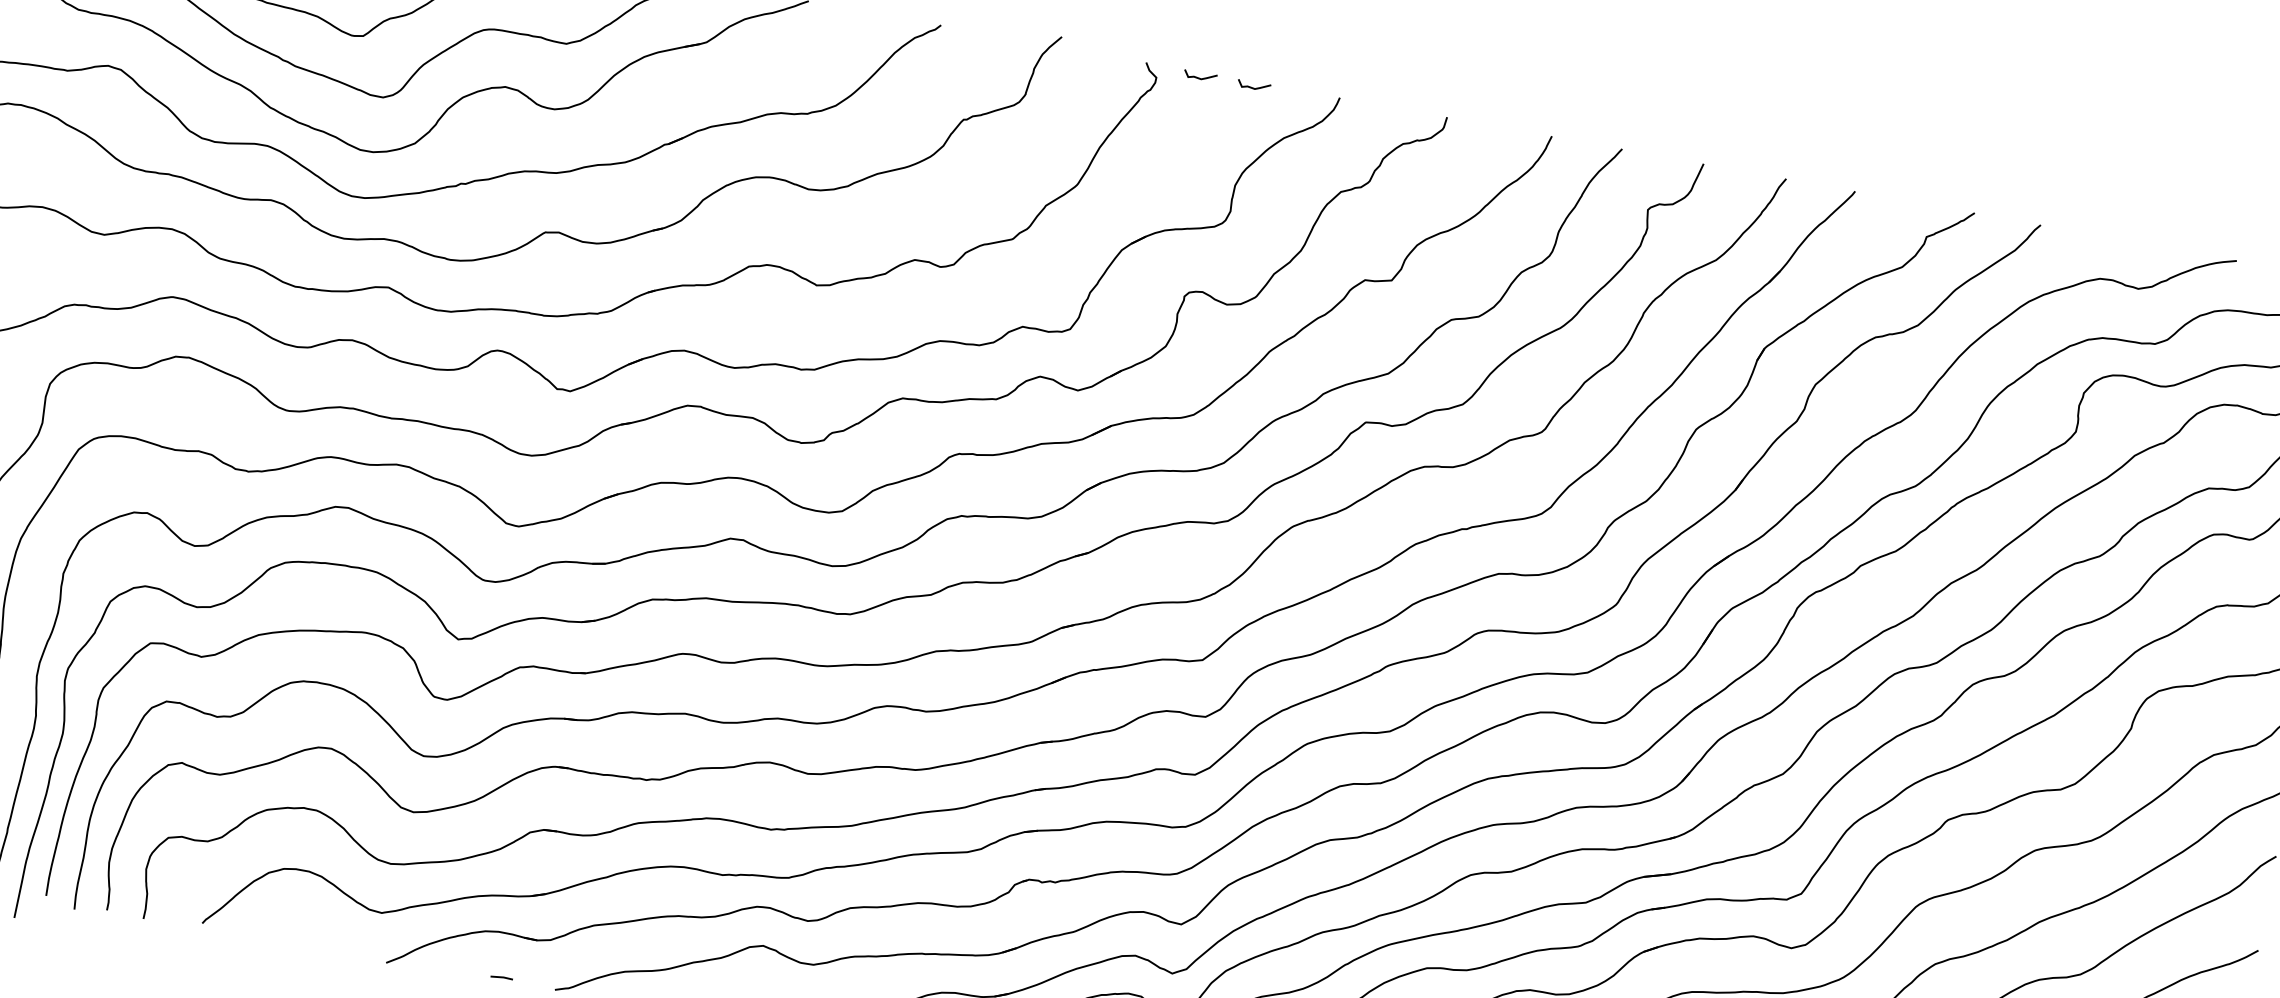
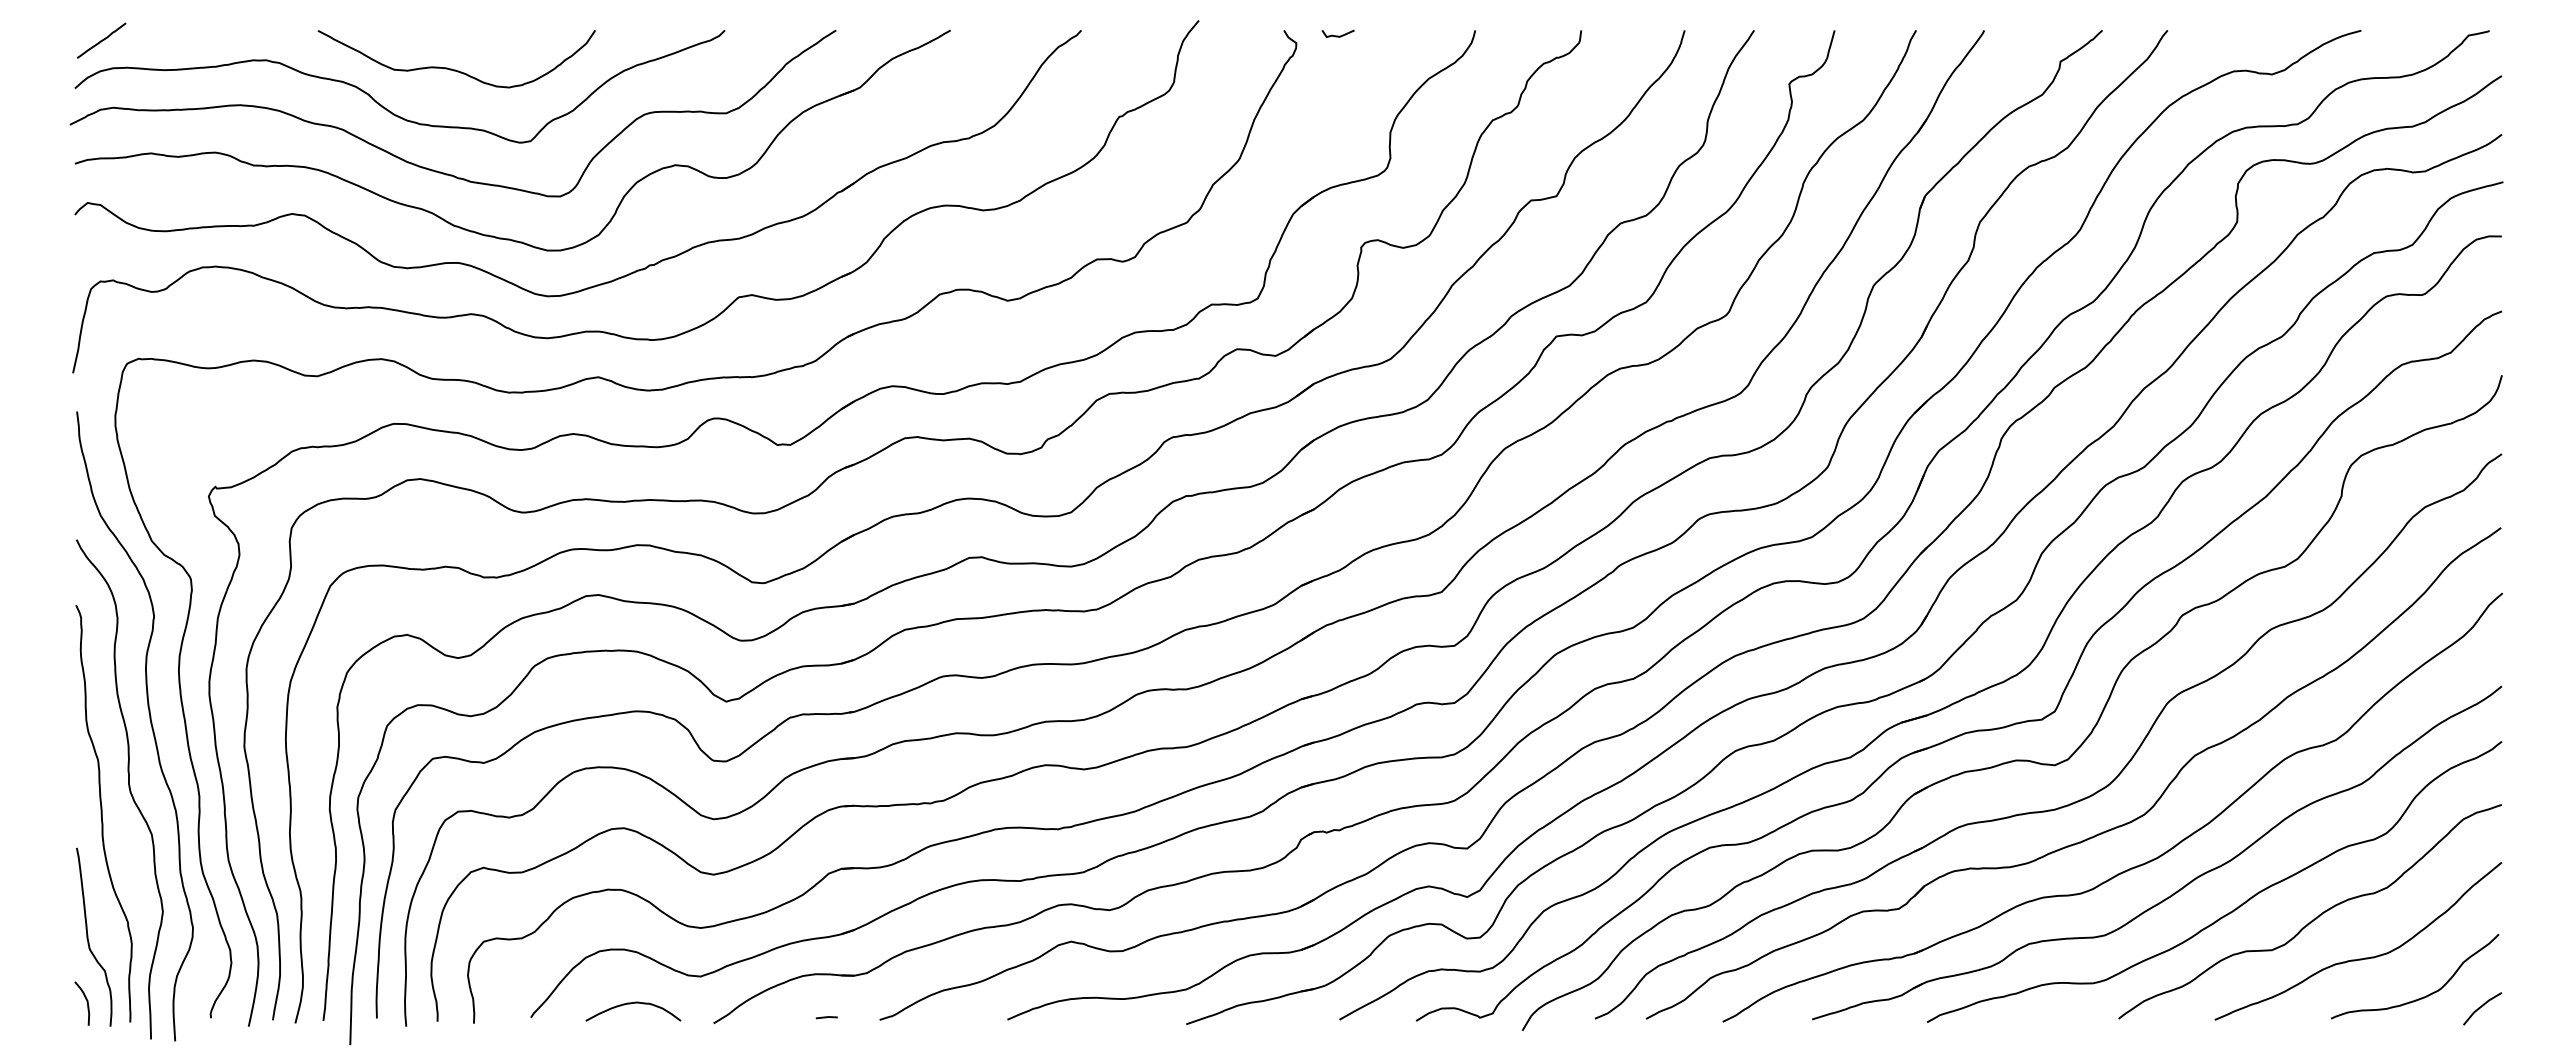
curve: (1253, 87) -> (1390, 35), removed
curve: (306, 928) -> (631, 1004), added

